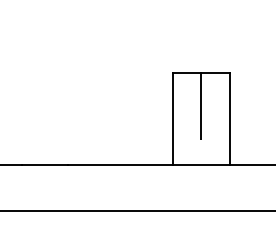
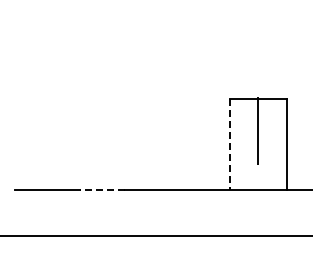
line: (172, 119) -> (229, 144), solid -> dashed
line: (44, 164) -> (102, 189), solid -> dashed

